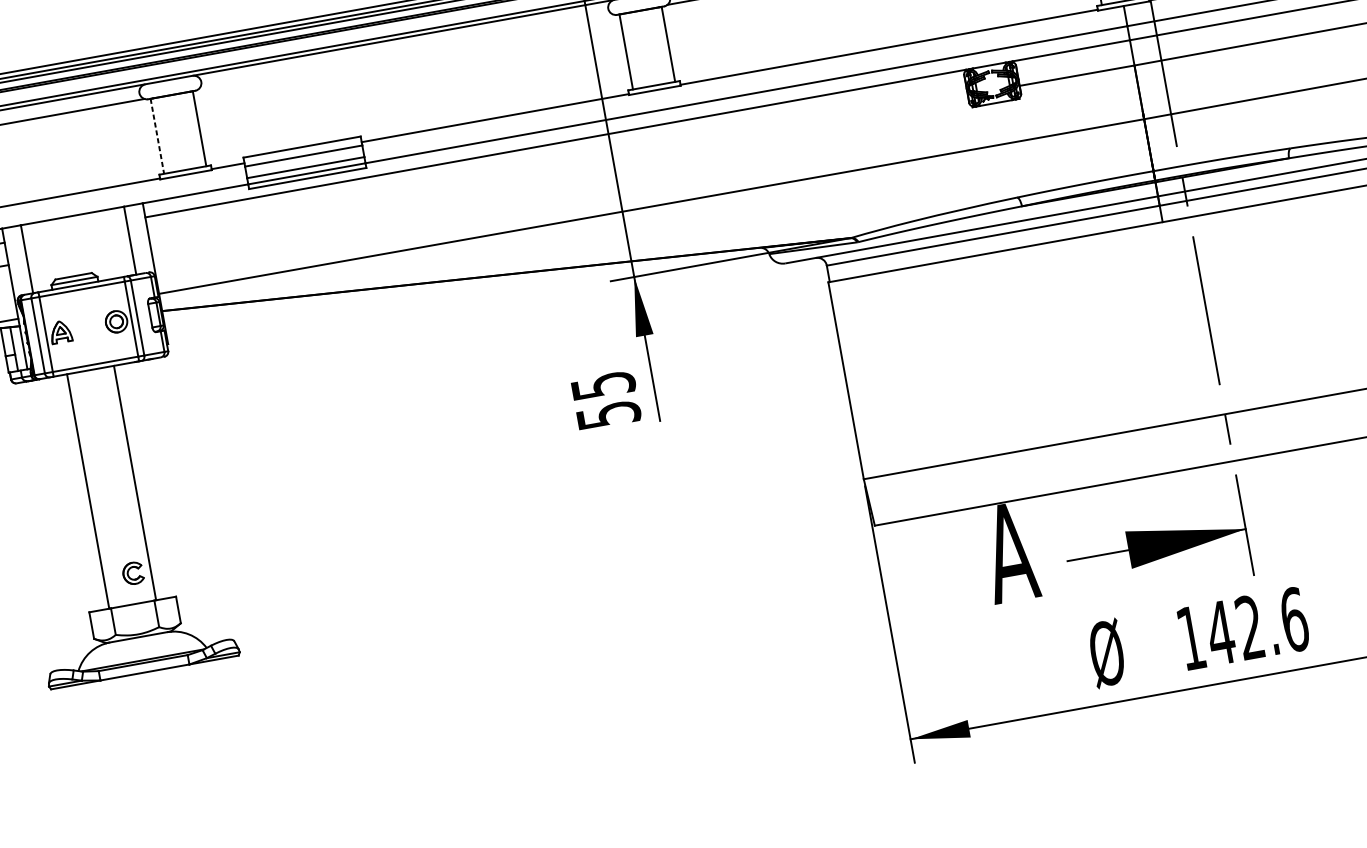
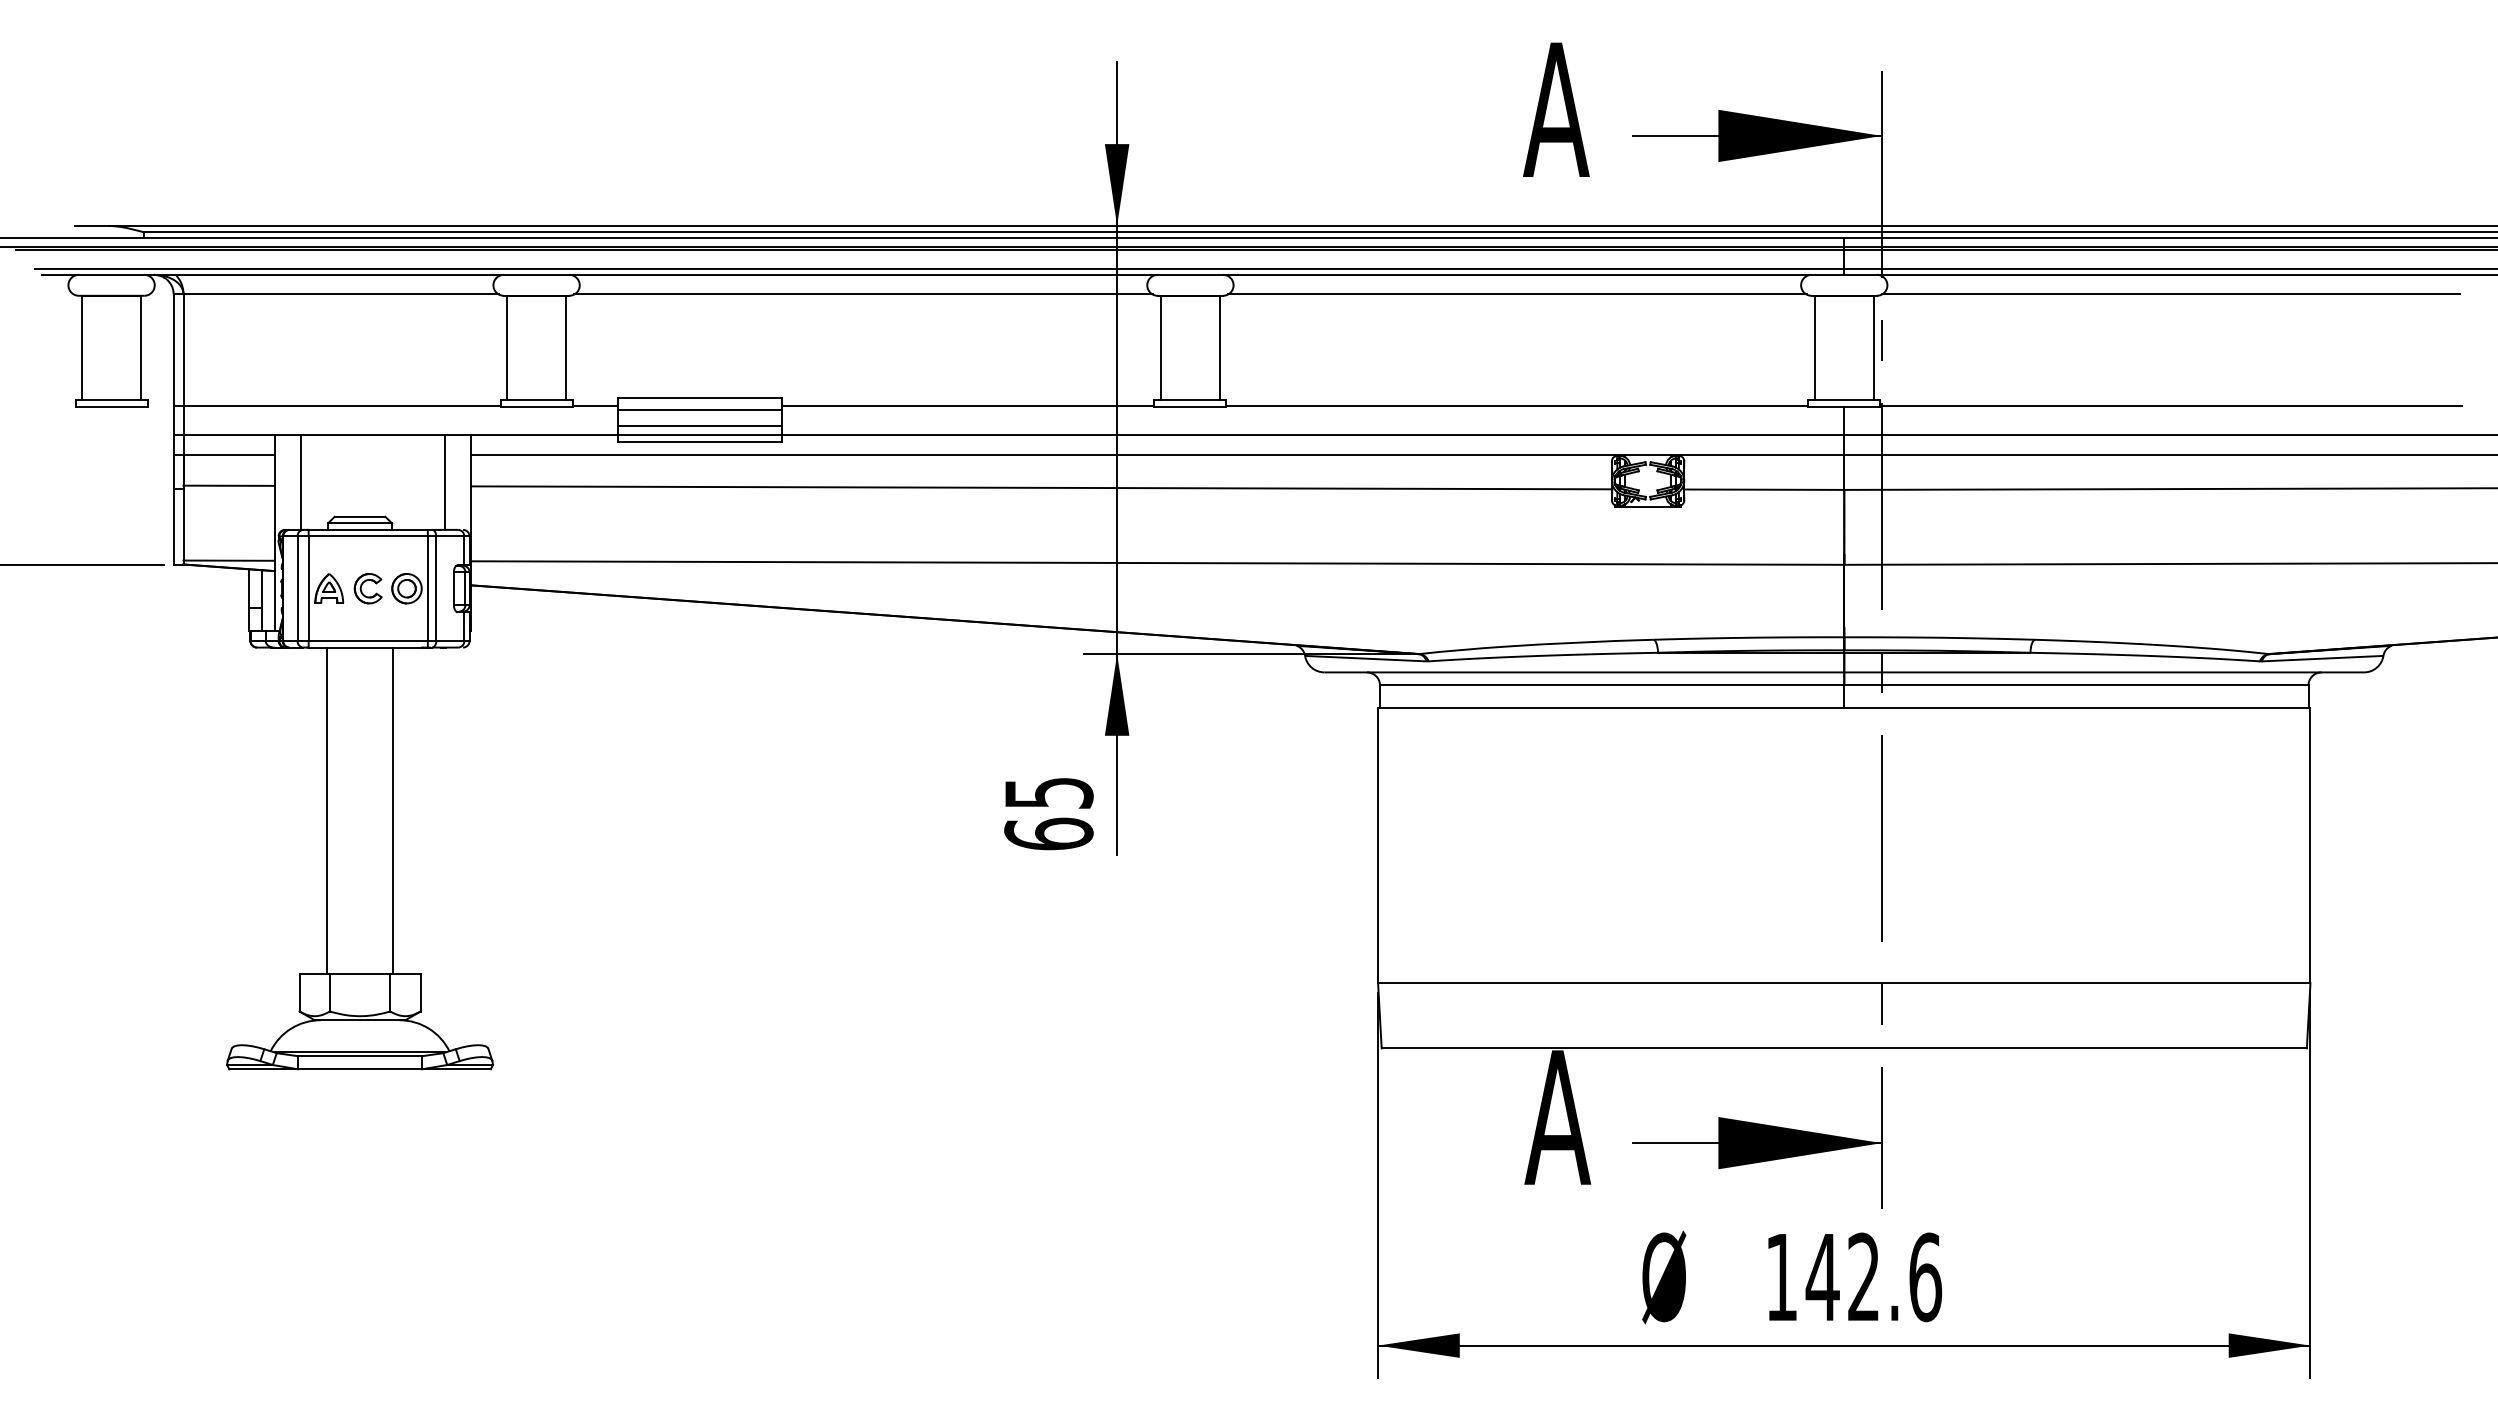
line: (405, 51) -> (863, 294), added
line: (157, 136) -> (507, 348), dashed -> solid
line: (558, 167) -> (1041, 487), added
text: (608, 414) -> (1048, 833), 55 -> 65
part: (132, 573) -> (367, 588), moved

